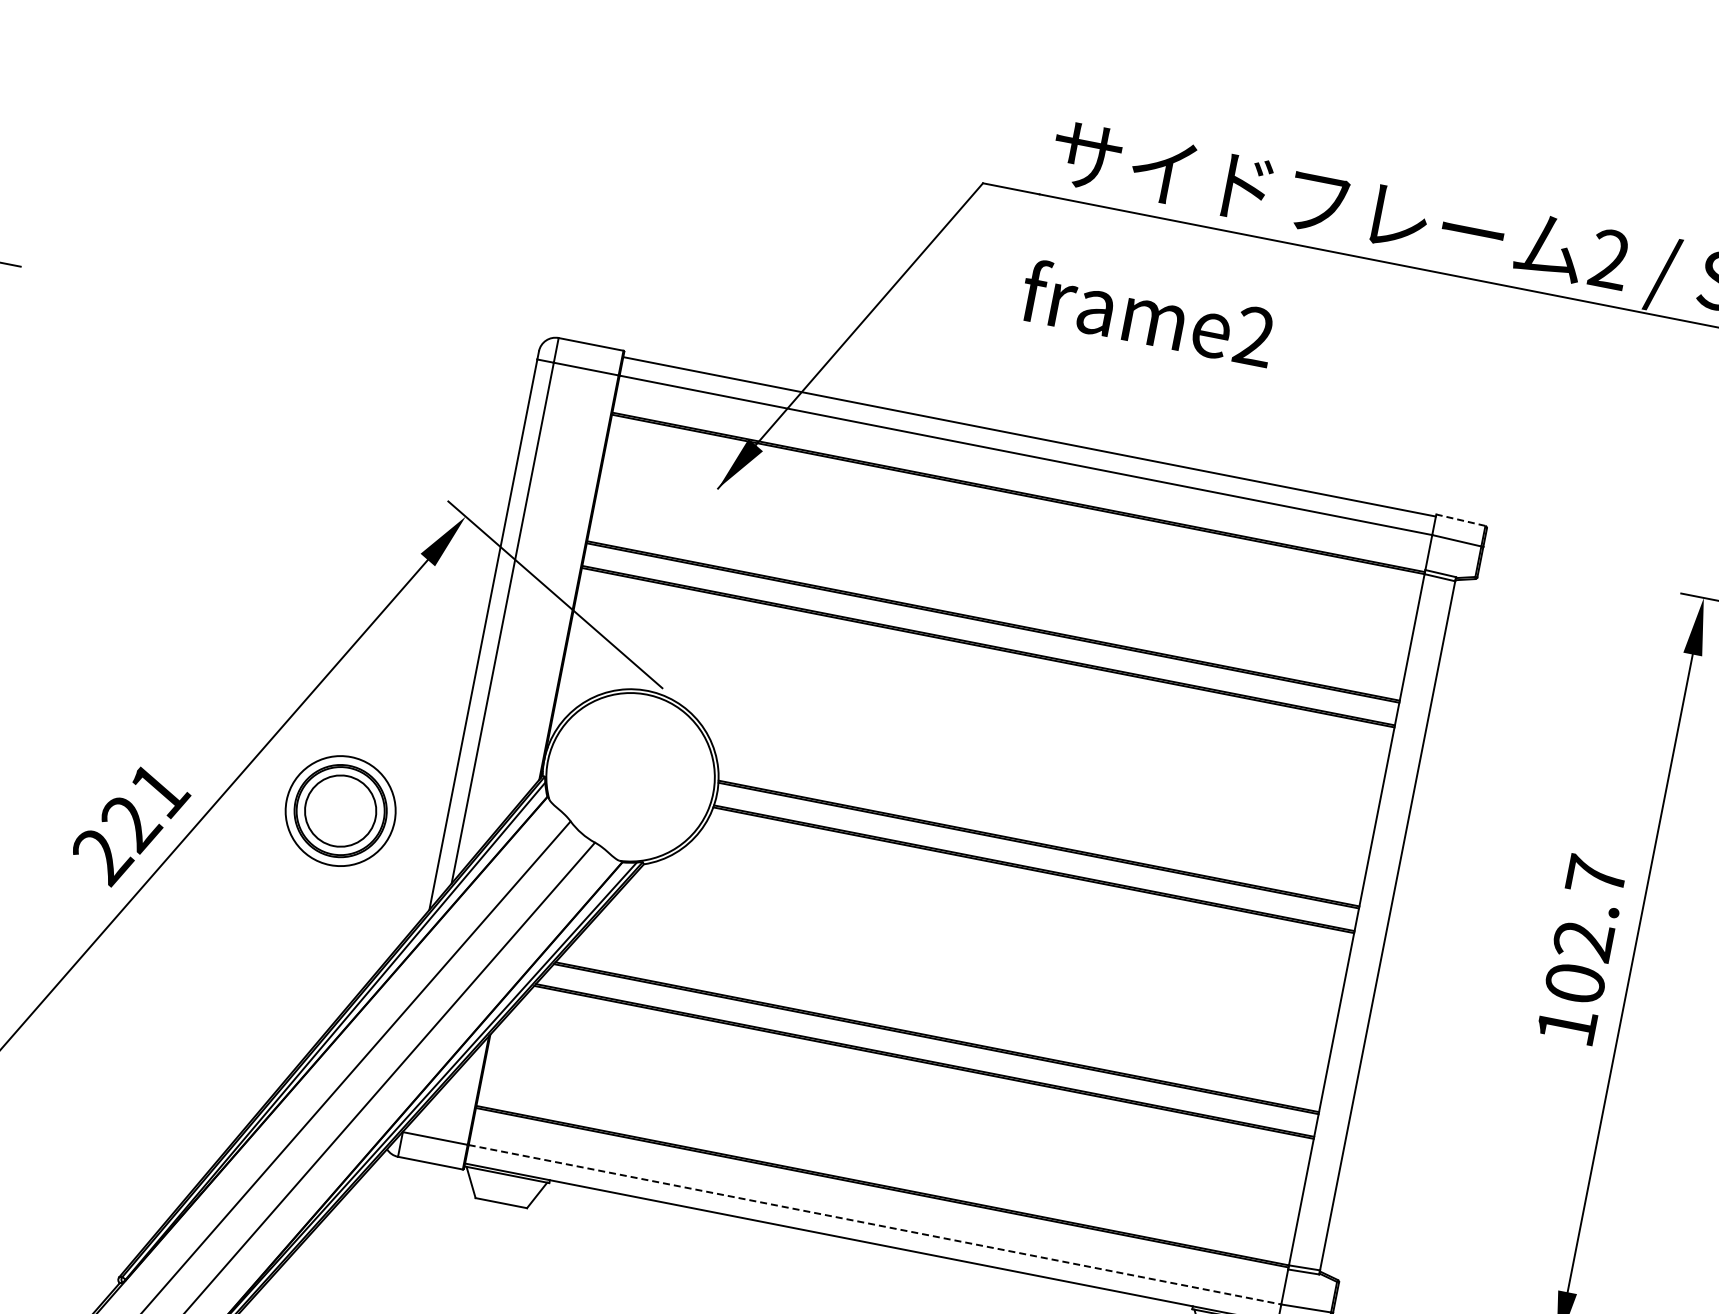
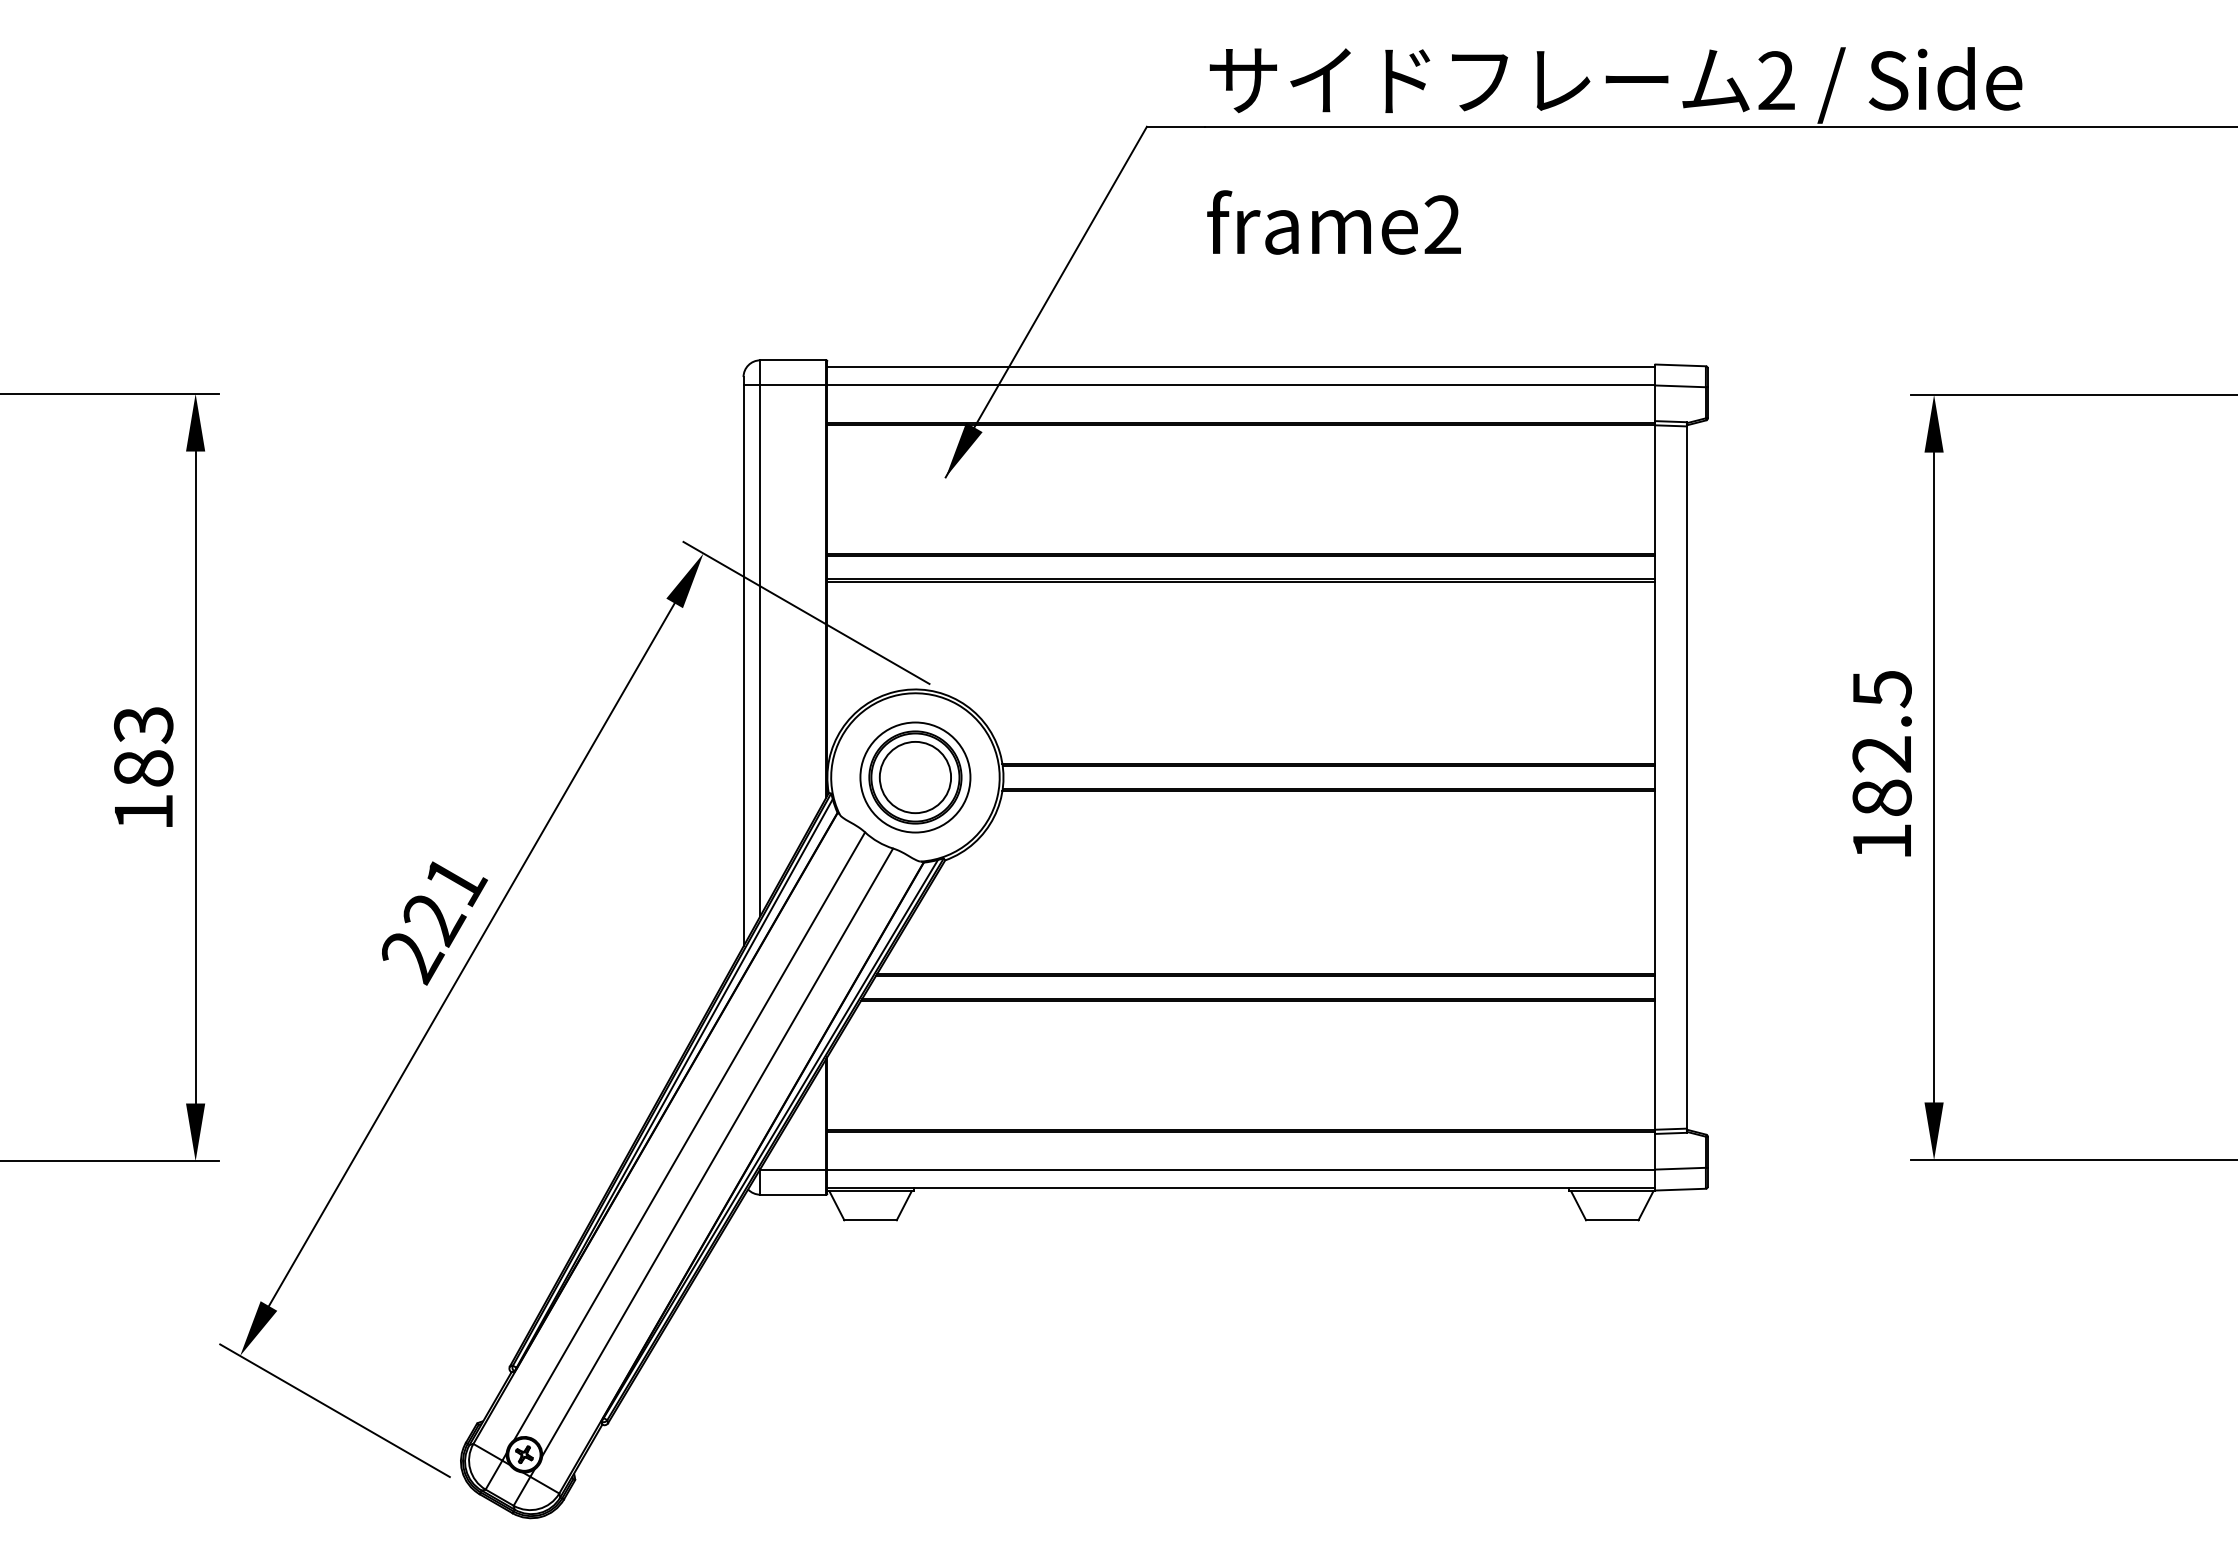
line: (1460, 520) -> (1680, 365), dashed -> solid
part: (340, 811) -> (915, 777), moved
text: (1585, 928) -> (1881, 742), 102.7 -> 182.5
line: (875, 1224) -> (1241, 1169), dashed -> solid

